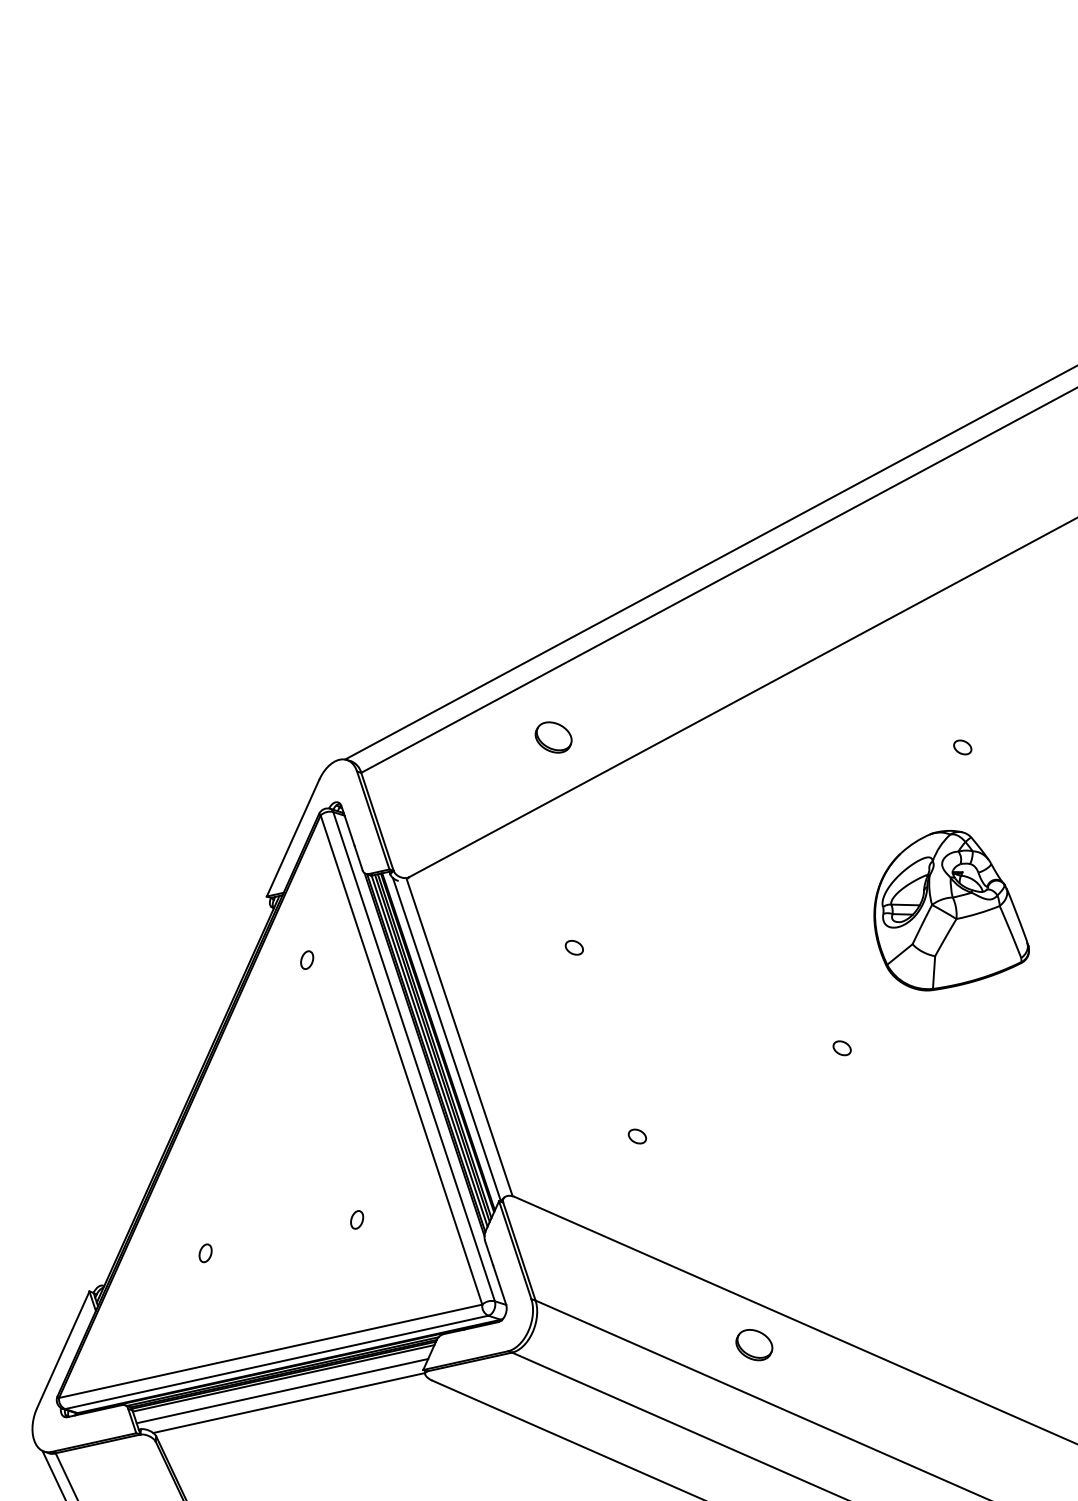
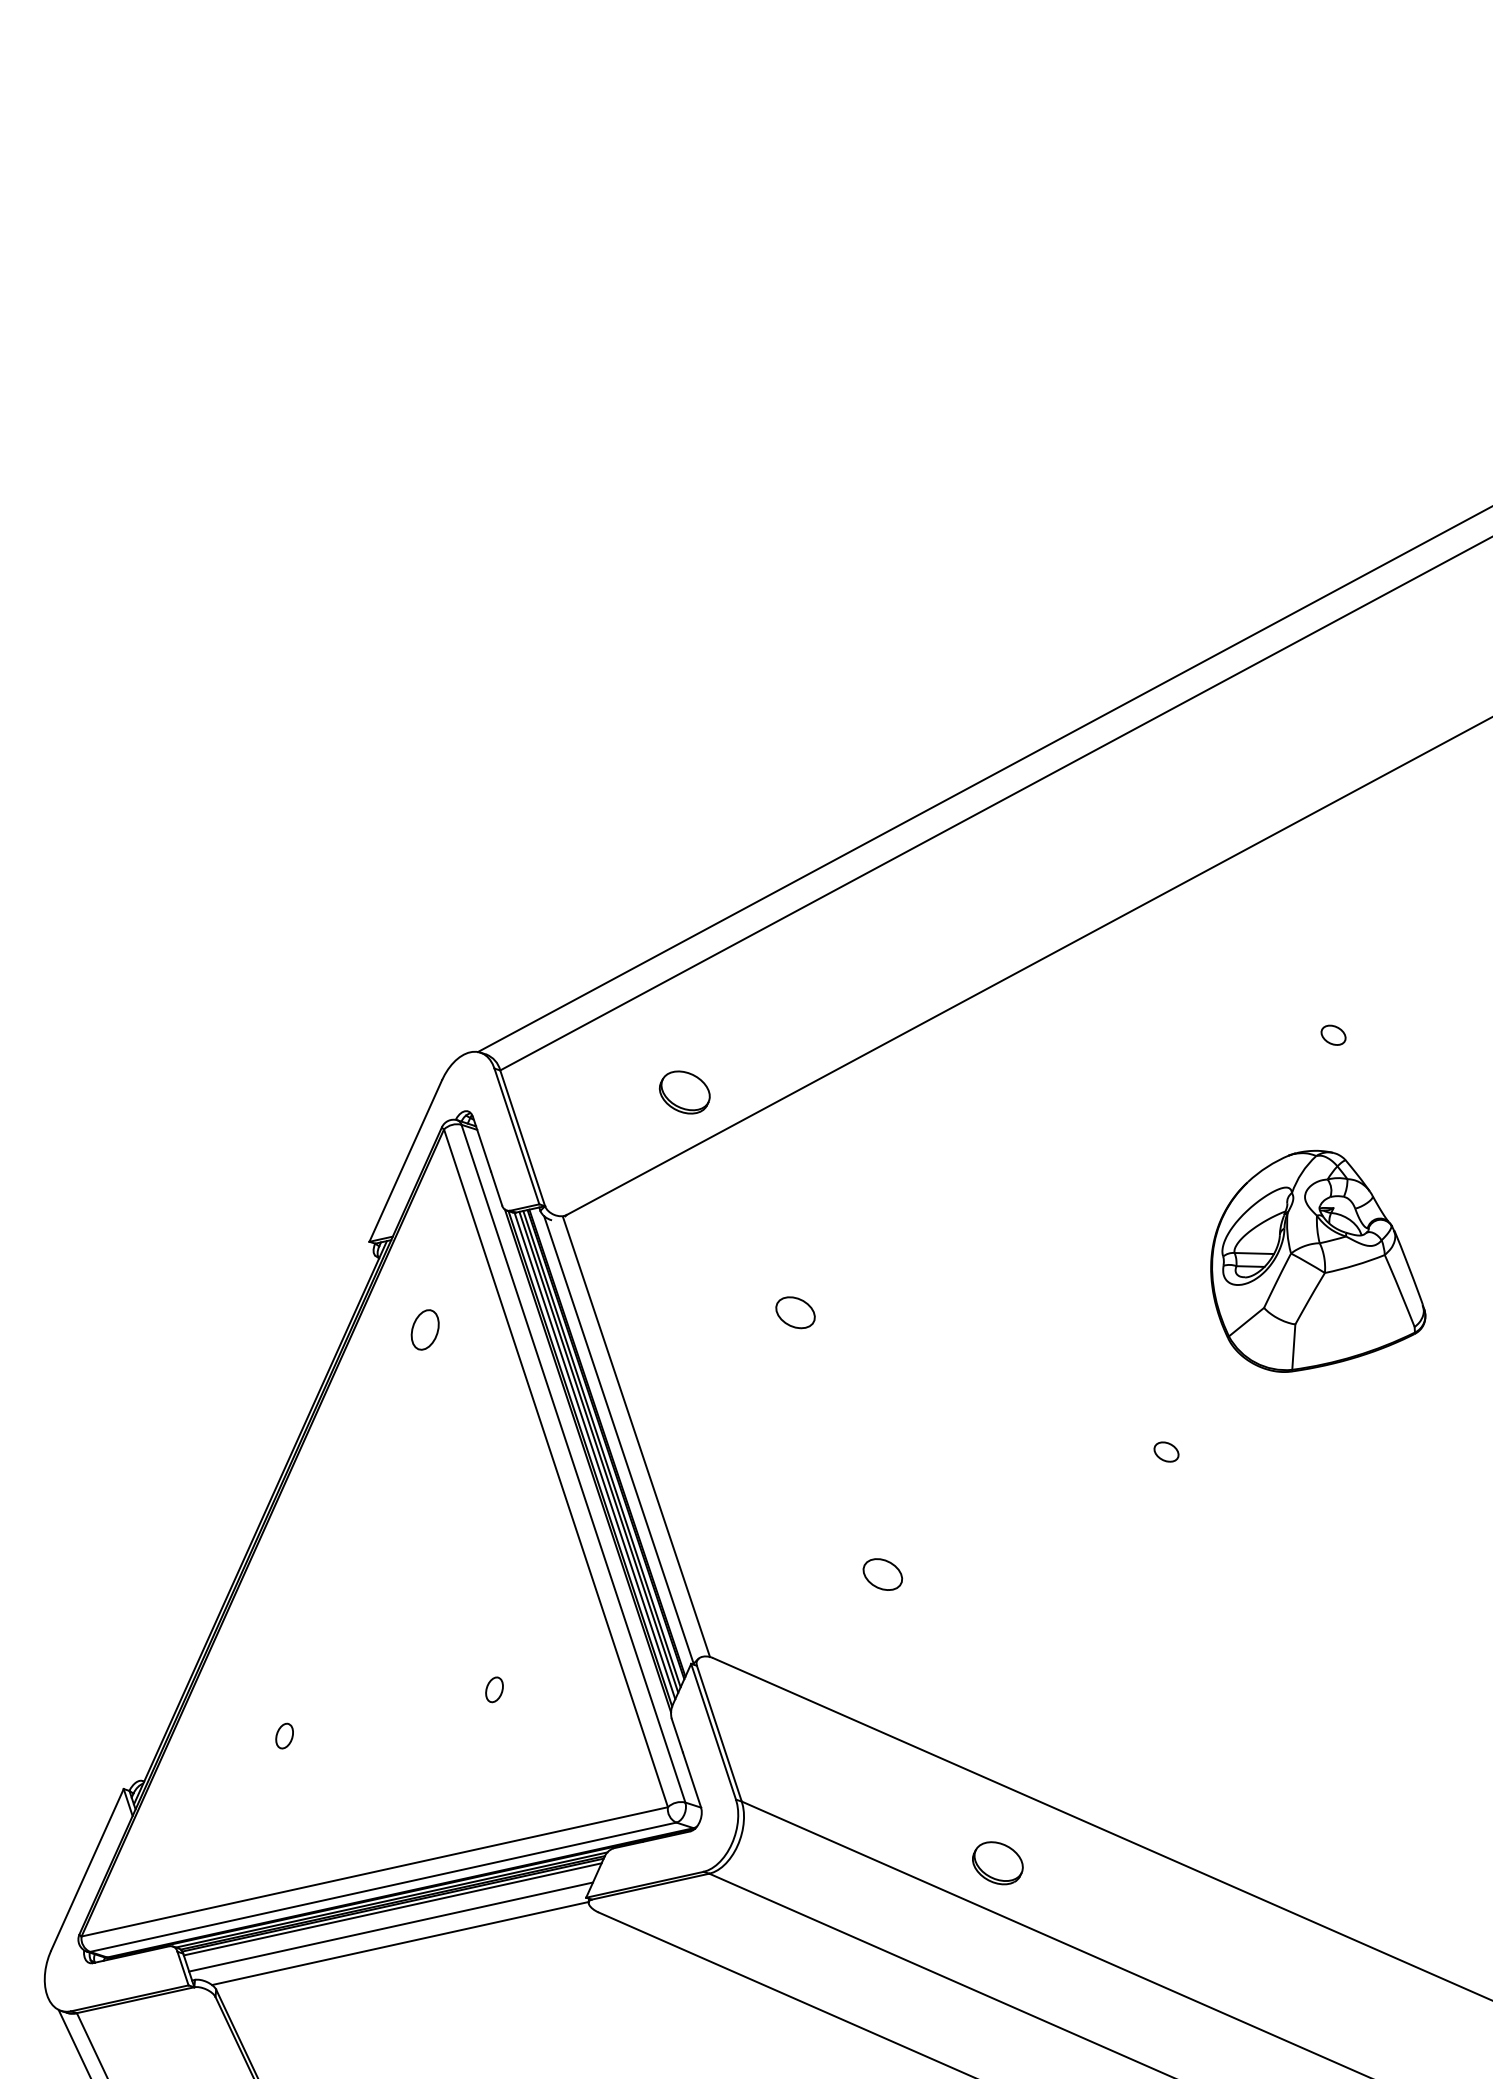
part: (553, 737) -> (684, 1092), moved
part: (574, 947) -> (795, 1312), size x1.6
part: (307, 959) -> (425, 1329), size x1.6
part: (637, 1135) -> (882, 1573), size x1.6
part: (754, 1345) -> (997, 1863), moved

